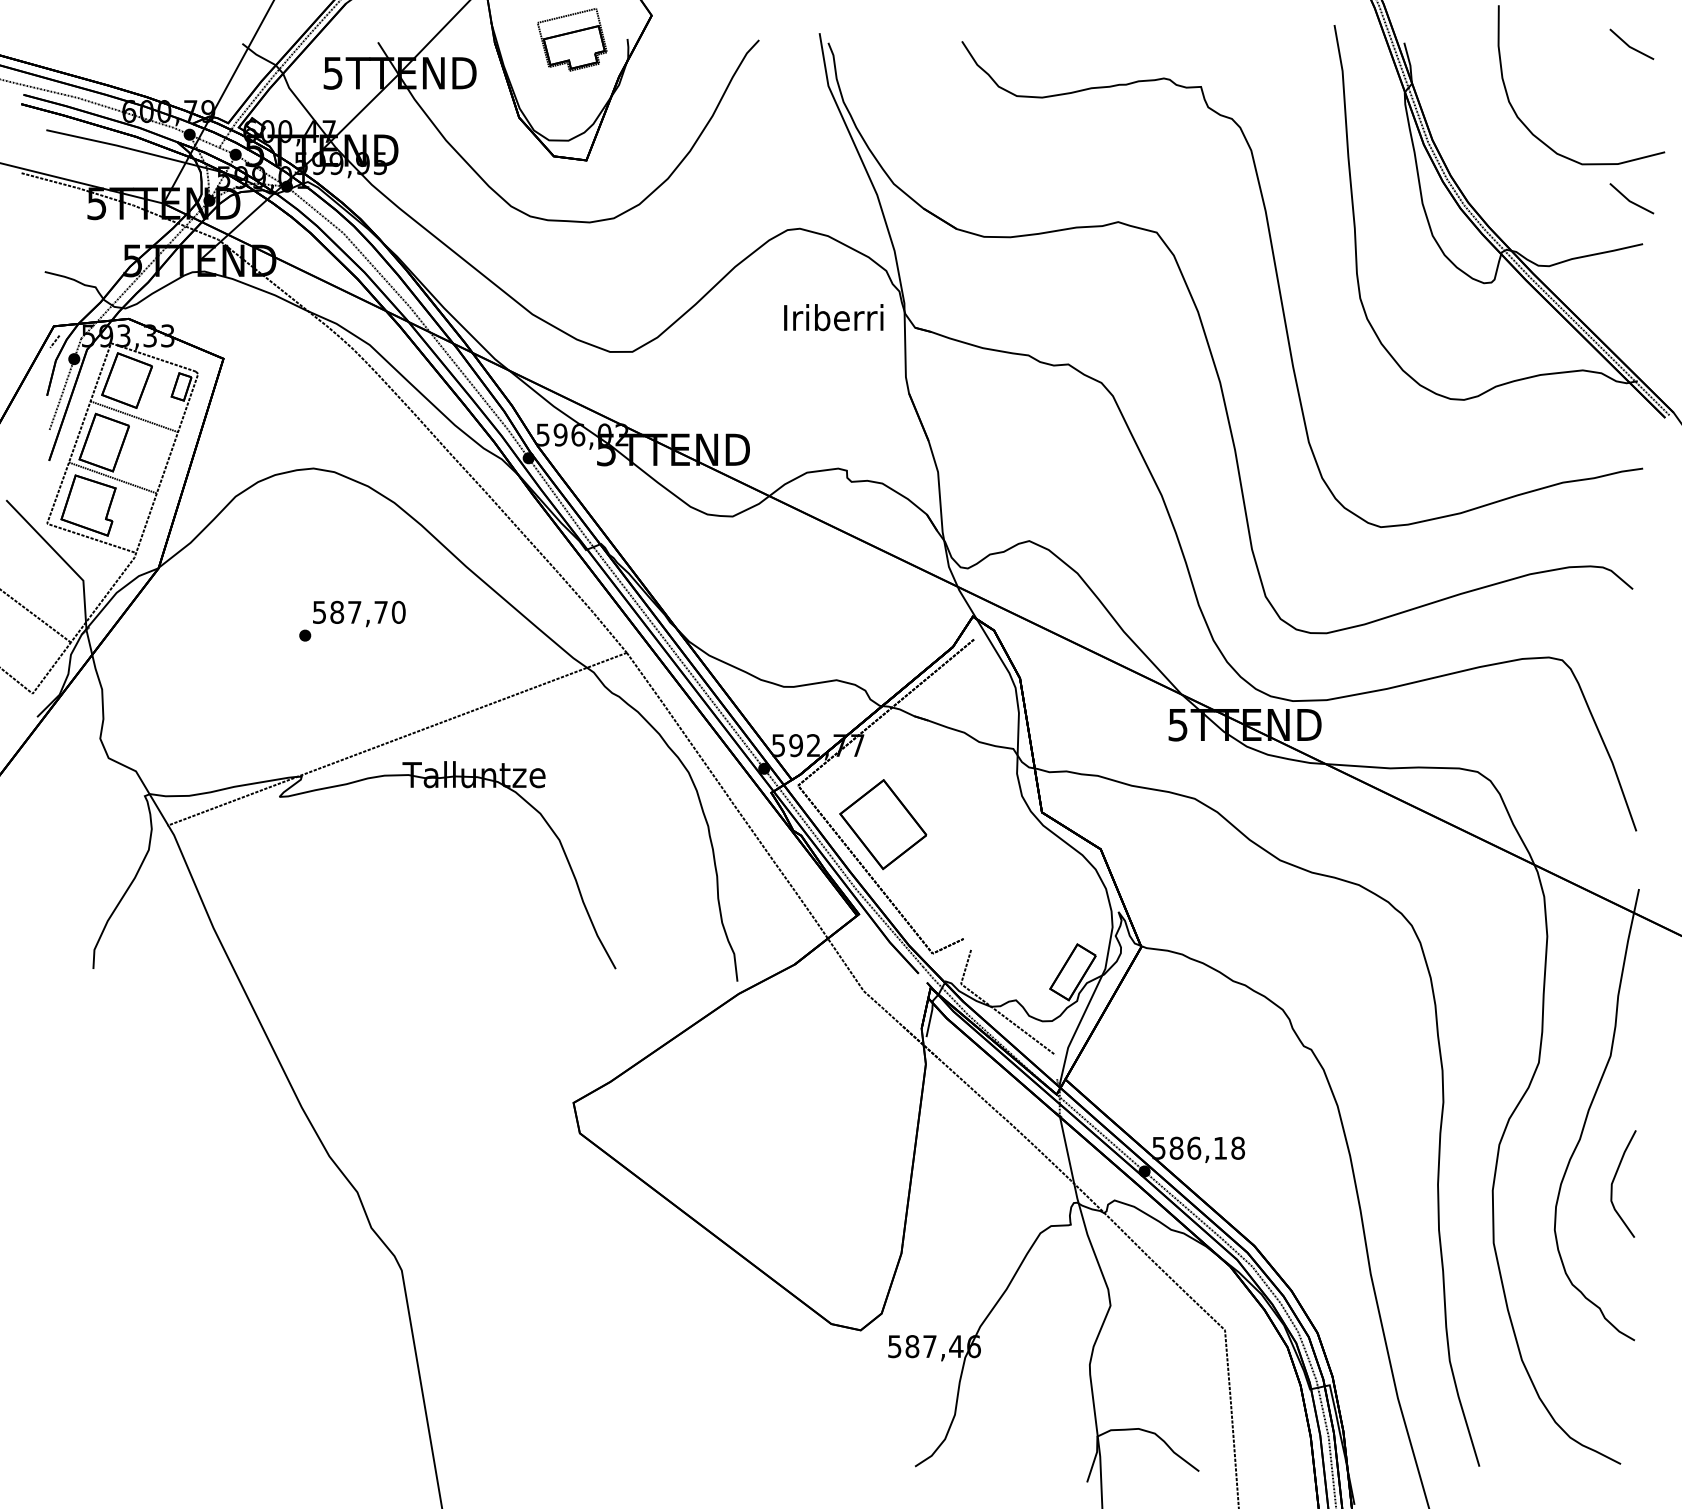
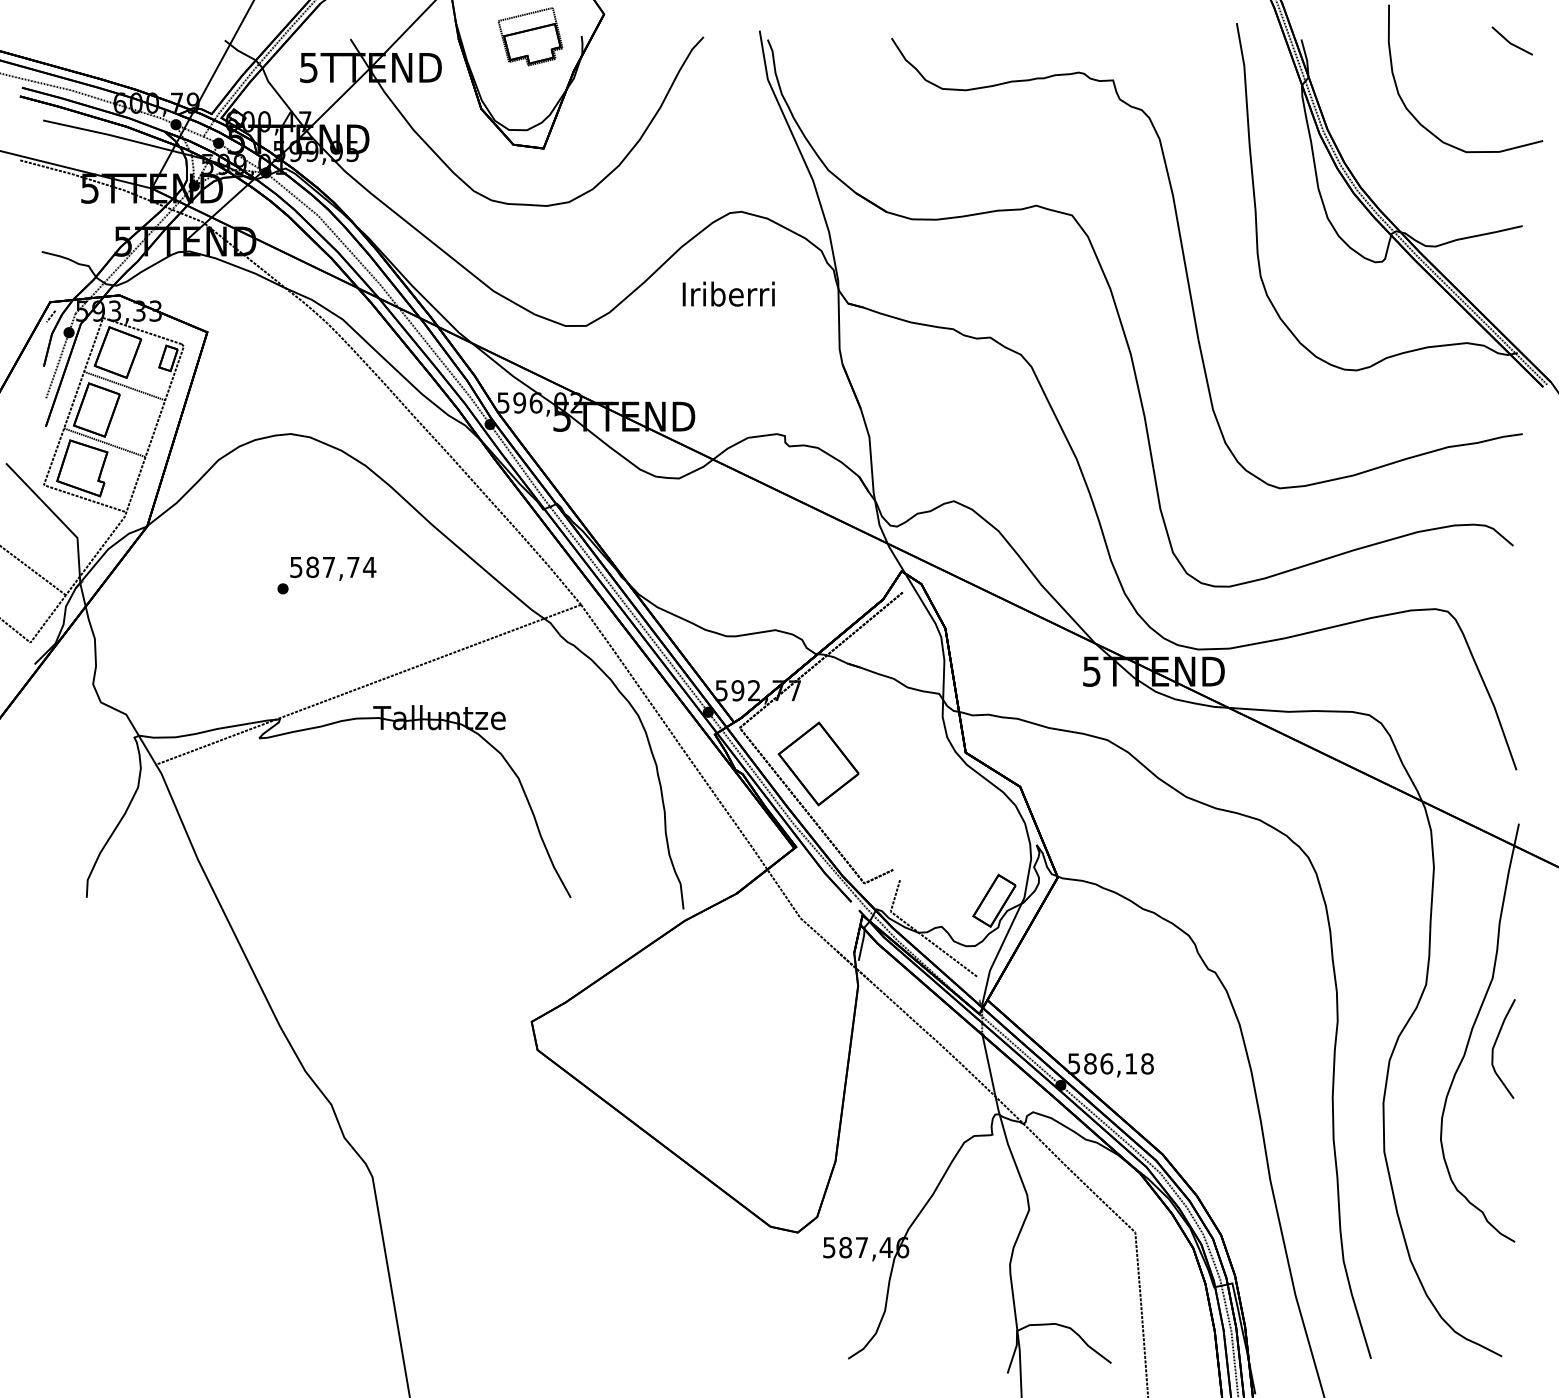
part: (1632, 198) -> (1512, 183), removed
text: (833, 316) -> (728, 293), moved
text: (398, 612) -> (369, 567), 587,70 -> 587,74
curve: (1614, 1180) -> (1495, 1045), moved

